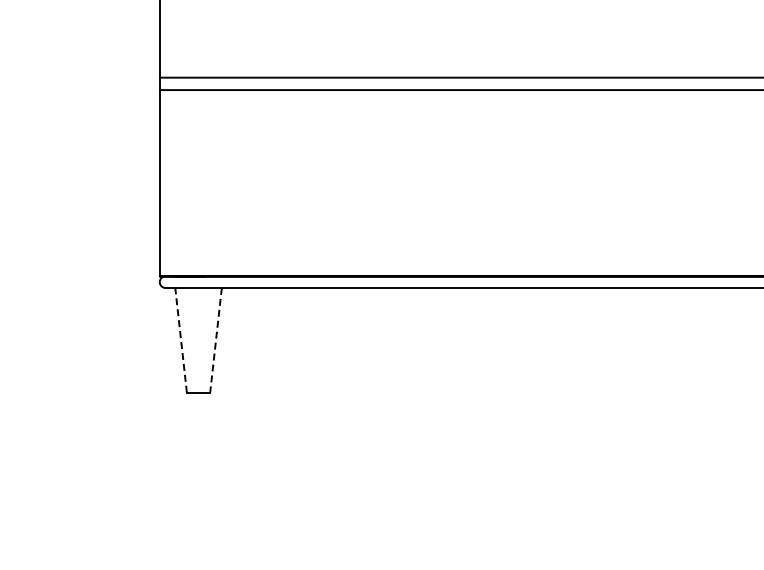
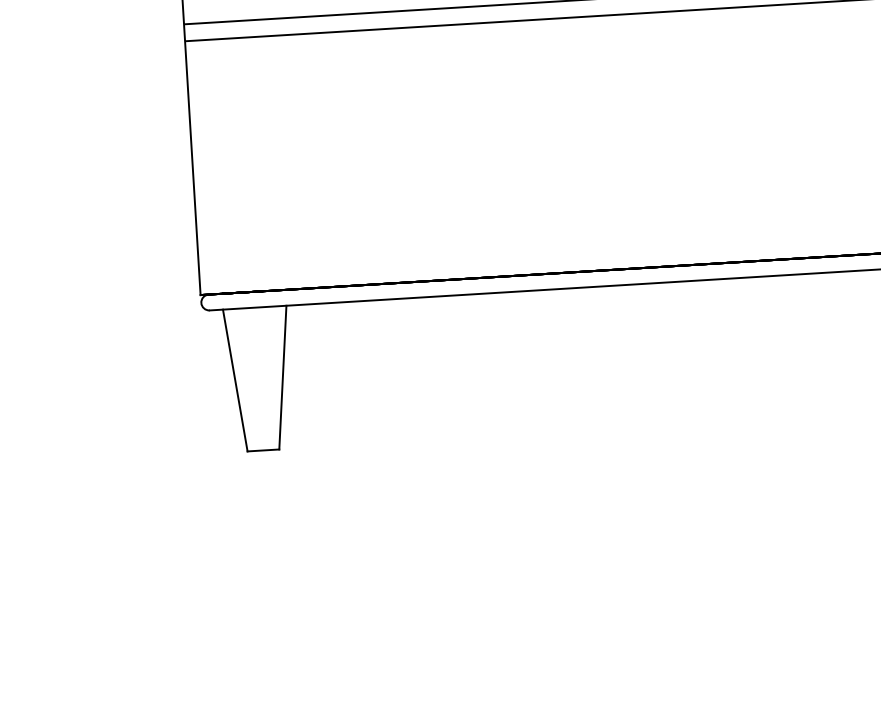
line: (181, 340) -> (235, 380), dashed -> solid
line: (216, 340) -> (283, 377), dashed -> solid

